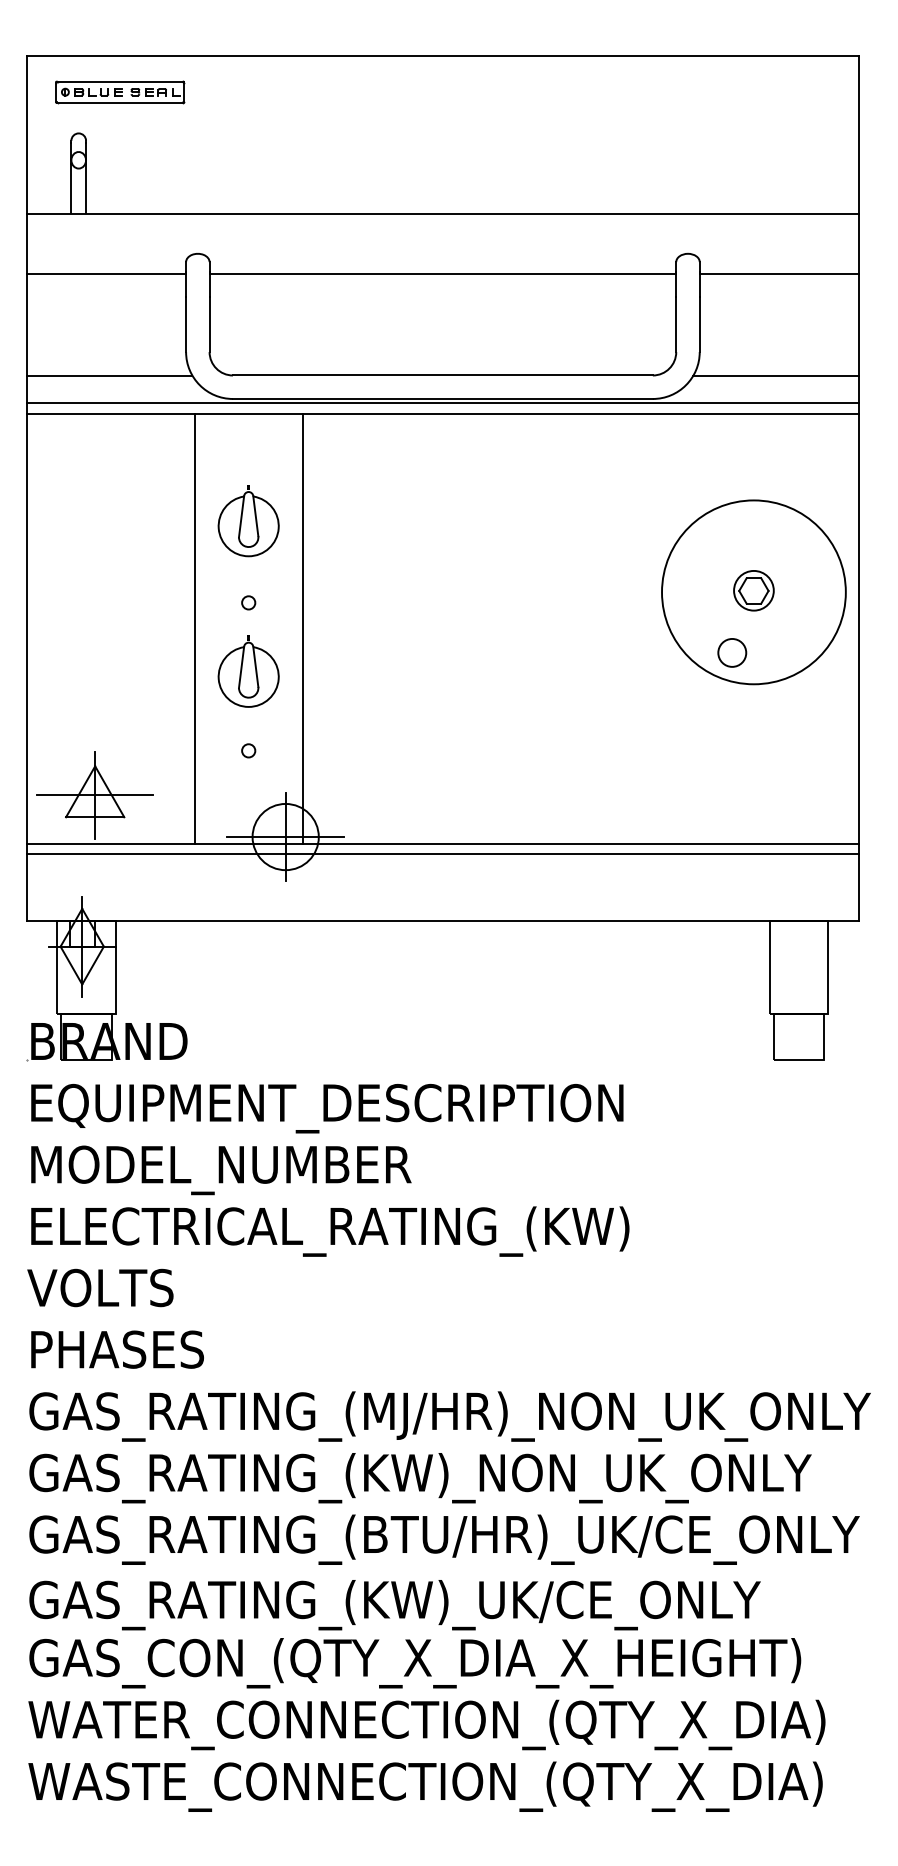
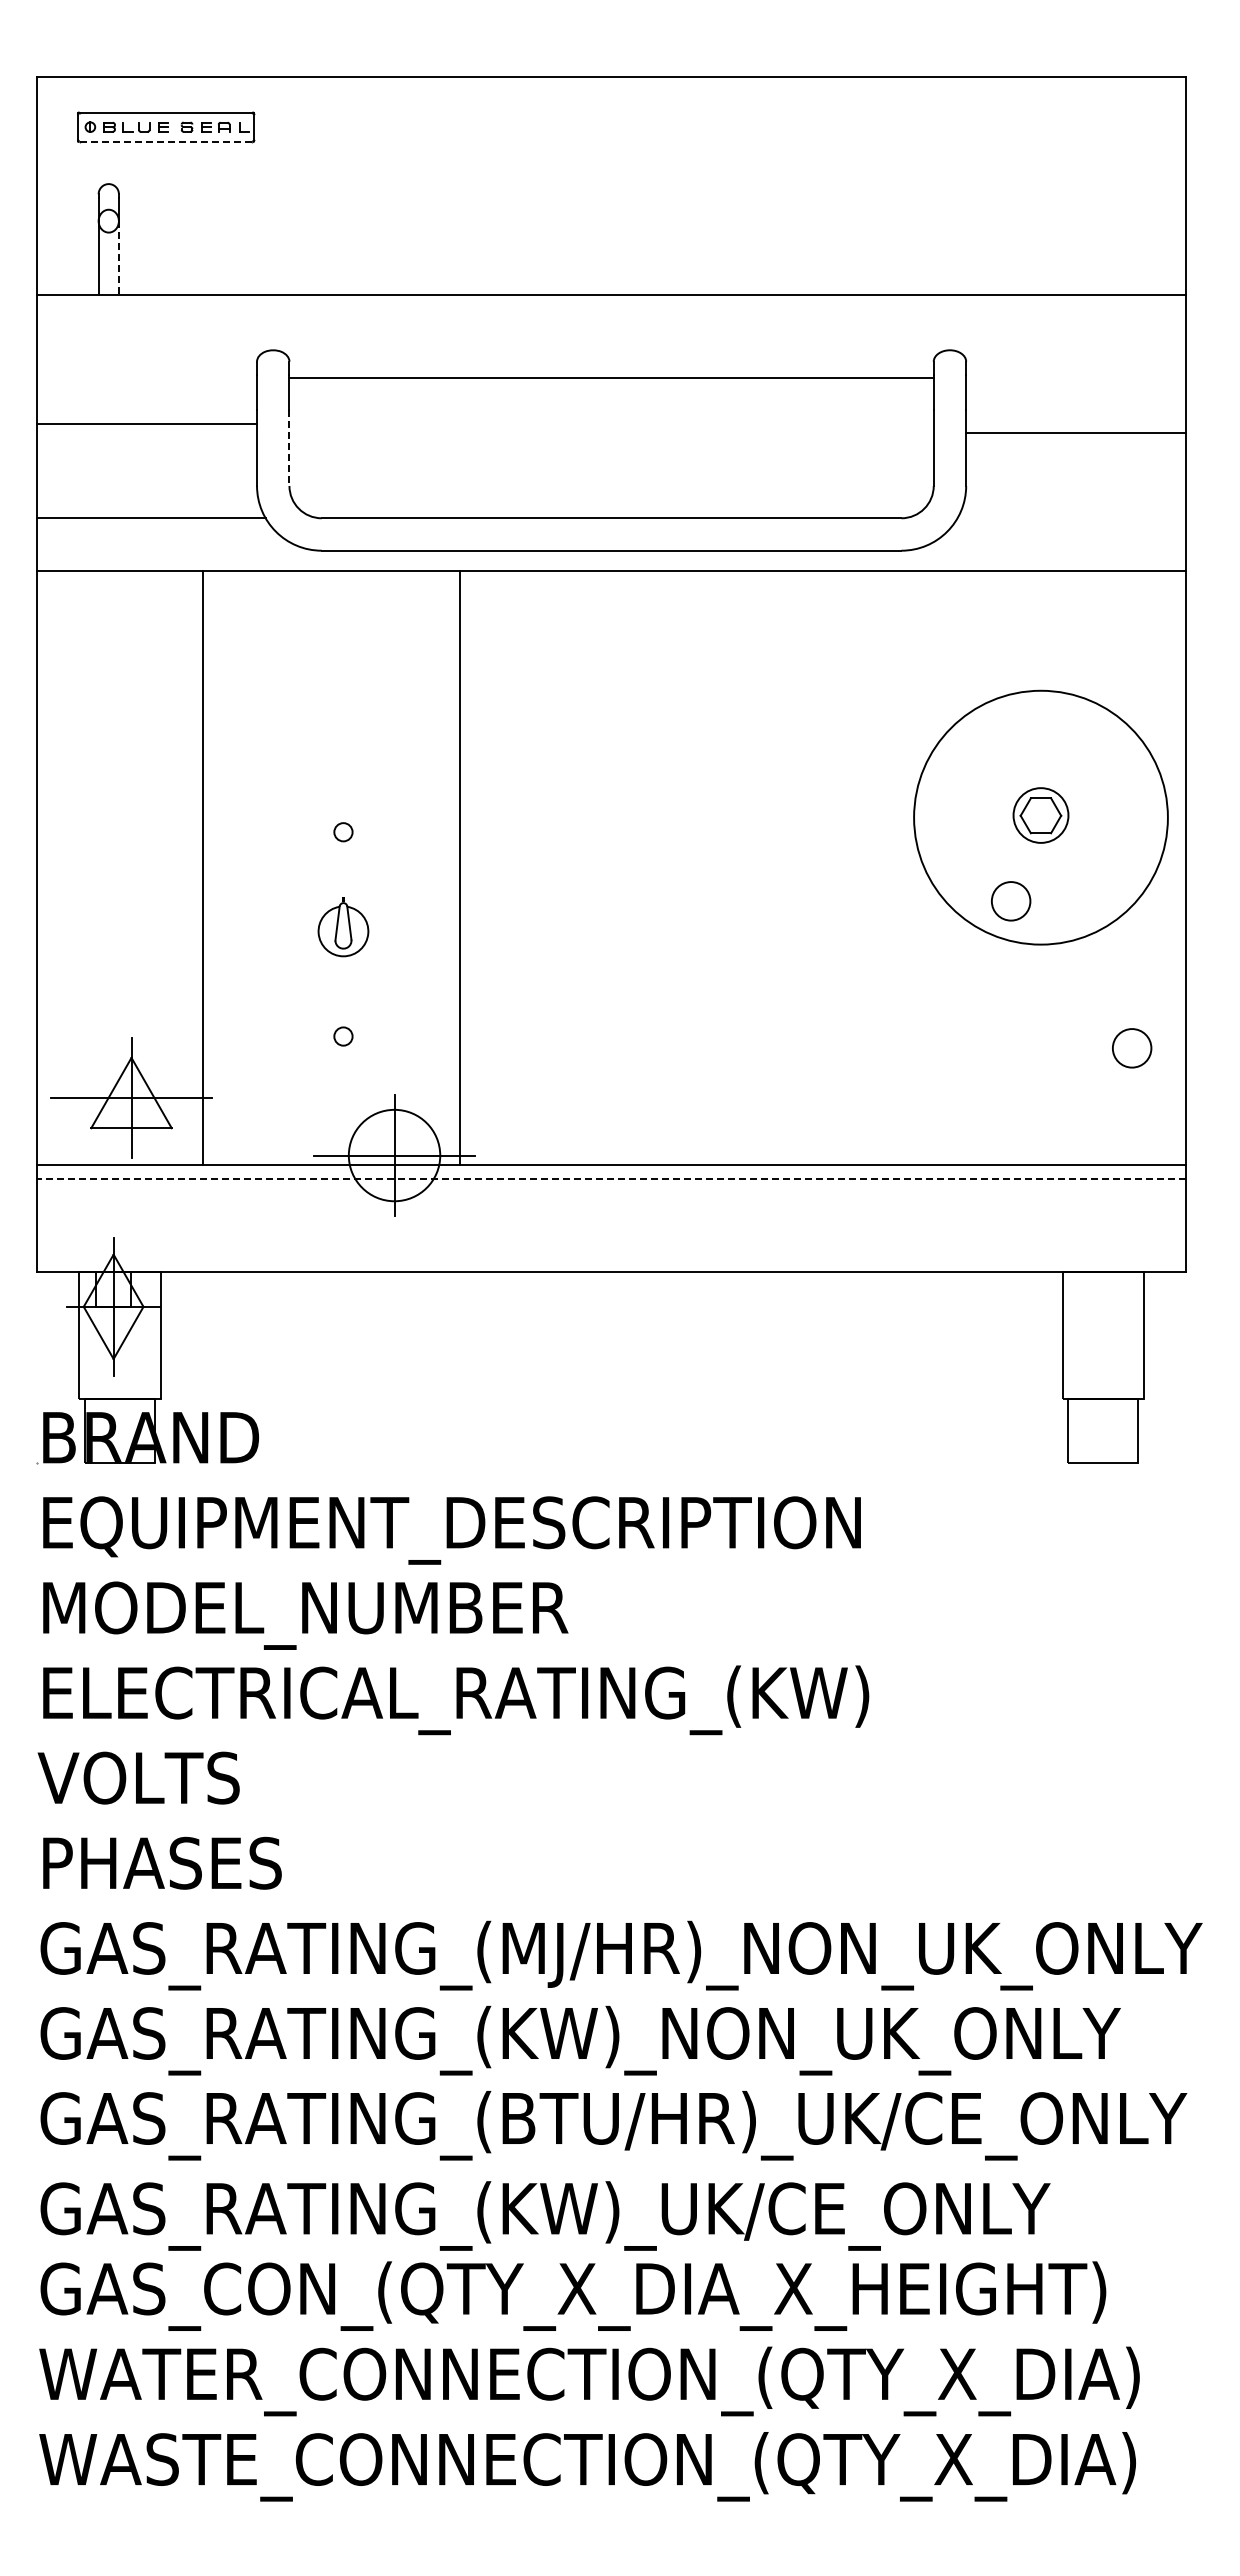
line: (120, 102) -> (166, 141), solid -> dashed
line: (85, 188) -> (118, 259), solid -> dashed
line: (106, 273) -> (147, 423), moved
line: (779, 273) -> (1076, 432), moved
line: (209, 324) -> (289, 448), solid -> dashed
line: (776, 375) -> (1071, 518), removed
line: (442, 403) -> (611, 556), removed
part: (248, 520) -> (343, 718), removed
line: (194, 628) -> (202, 867), moved
line: (303, 628) -> (460, 867), moved
part: (248, 671) -> (343, 926), size x0.6
circle: (820, 759) -> (1132, 1048), added
line: (442, 854) -> (611, 1179), solid -> dashed

